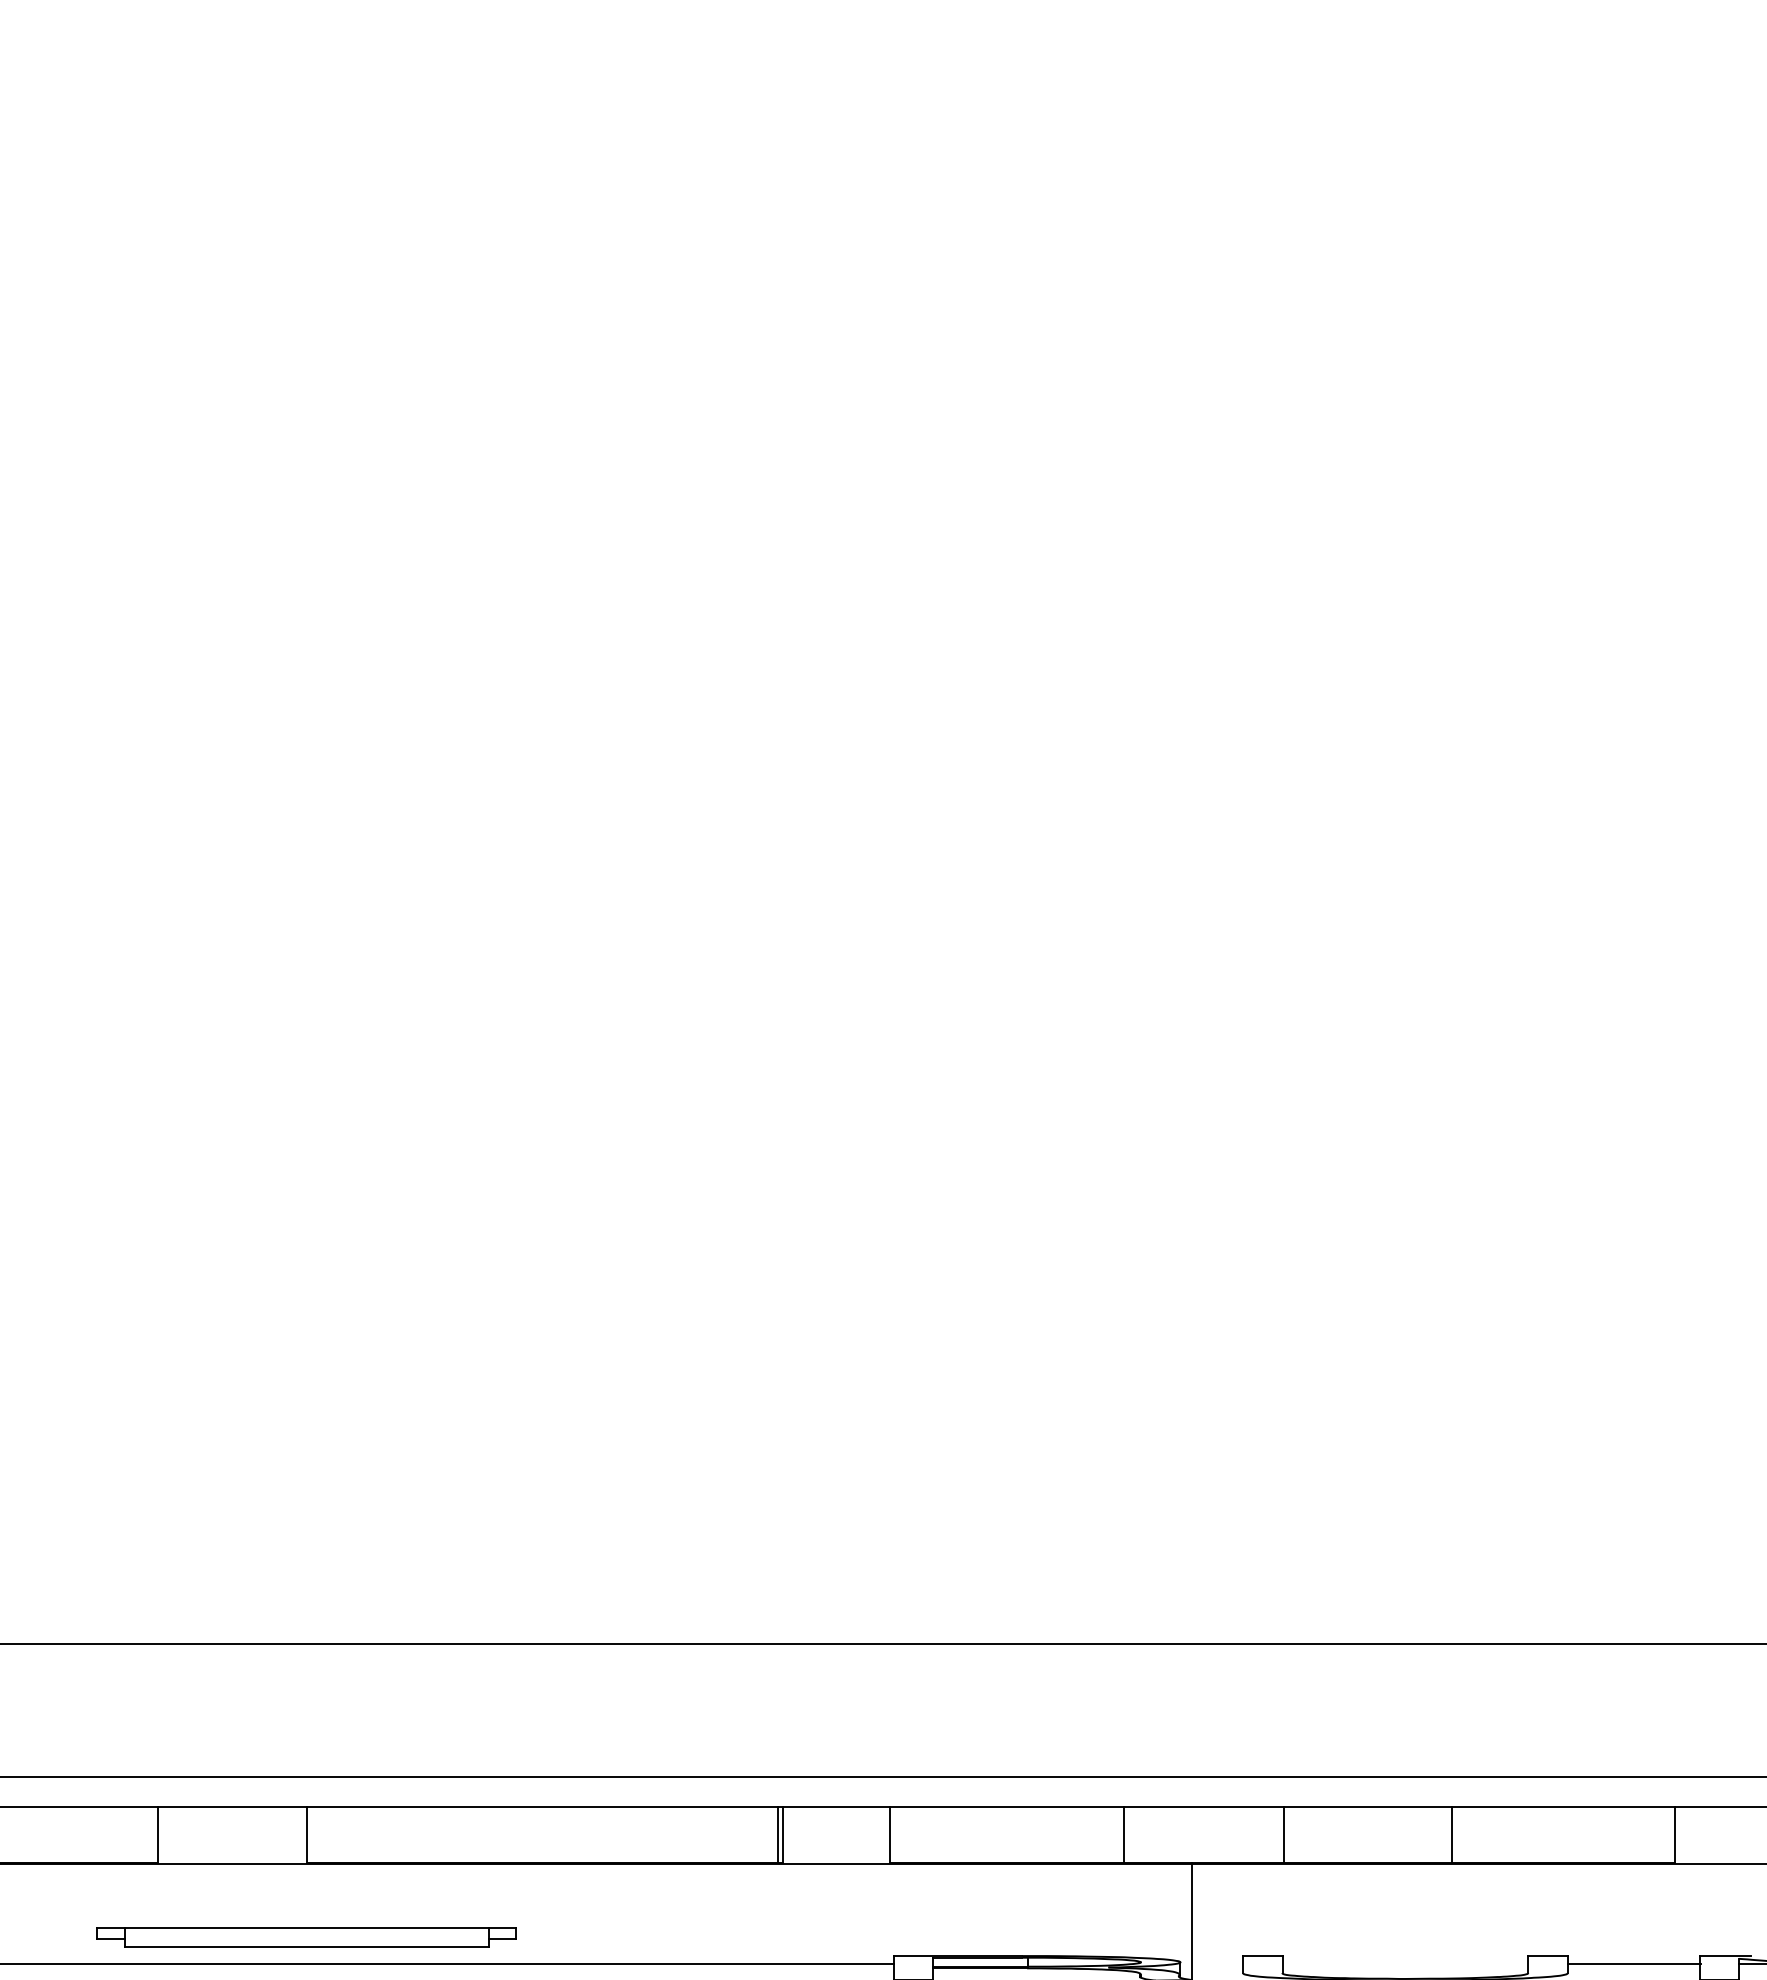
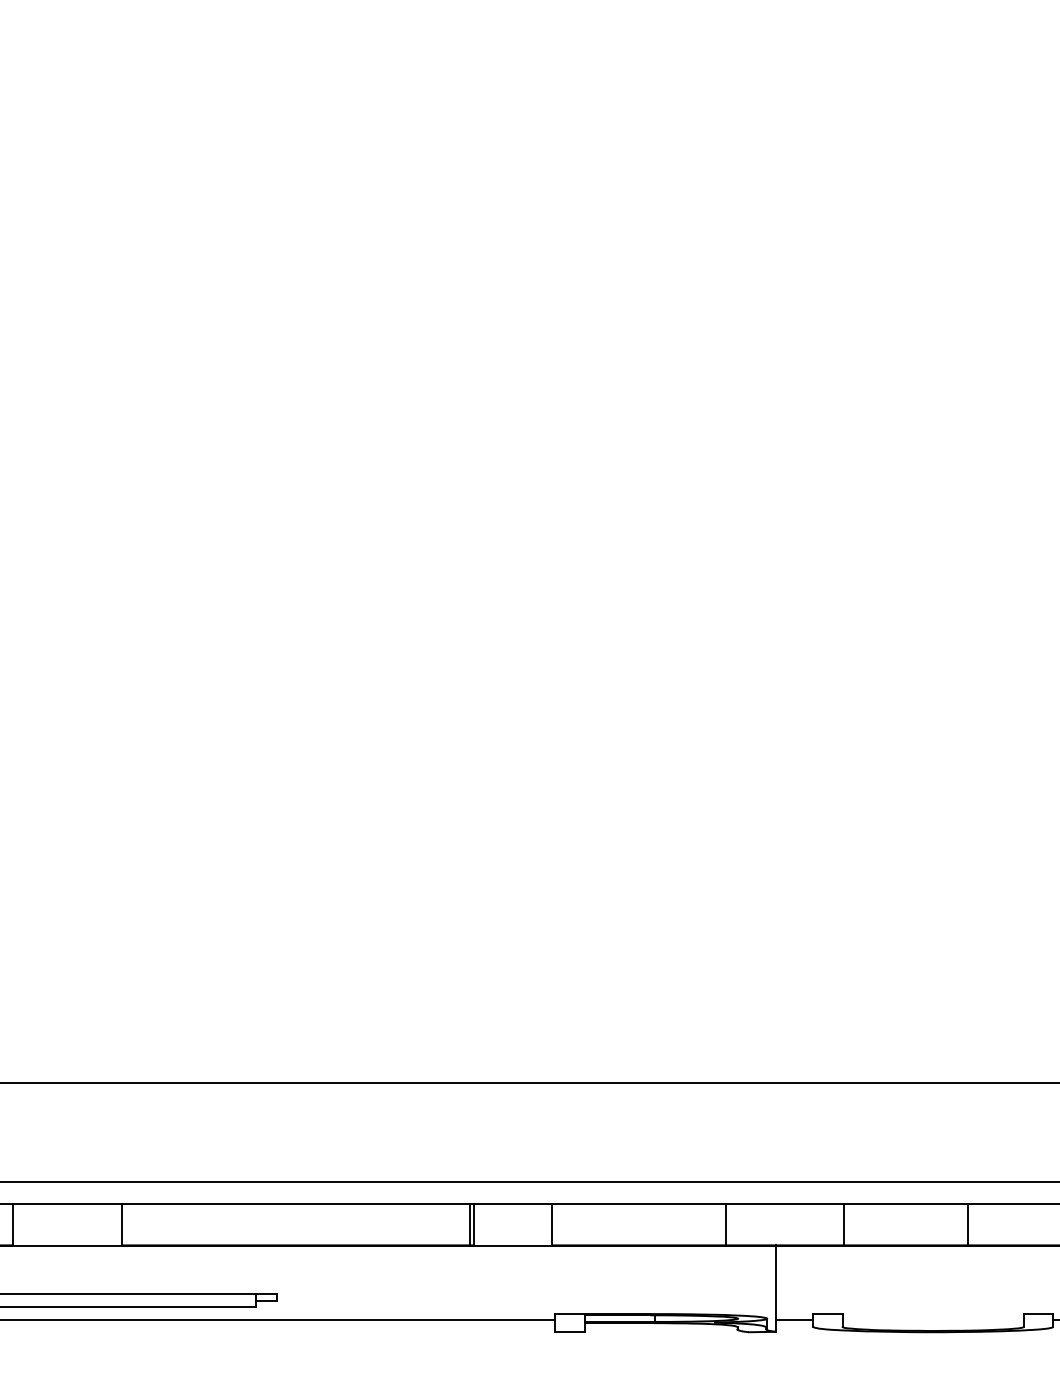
line: (1217, 1964) -> (794, 1320), added

